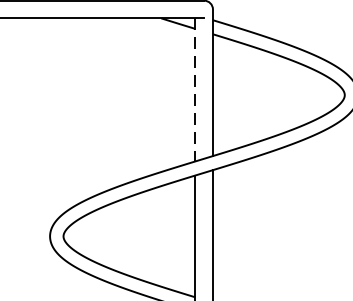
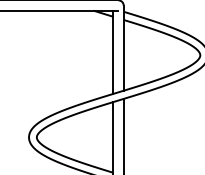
line: (195, 90) -> (113, 52), dashed -> solid

